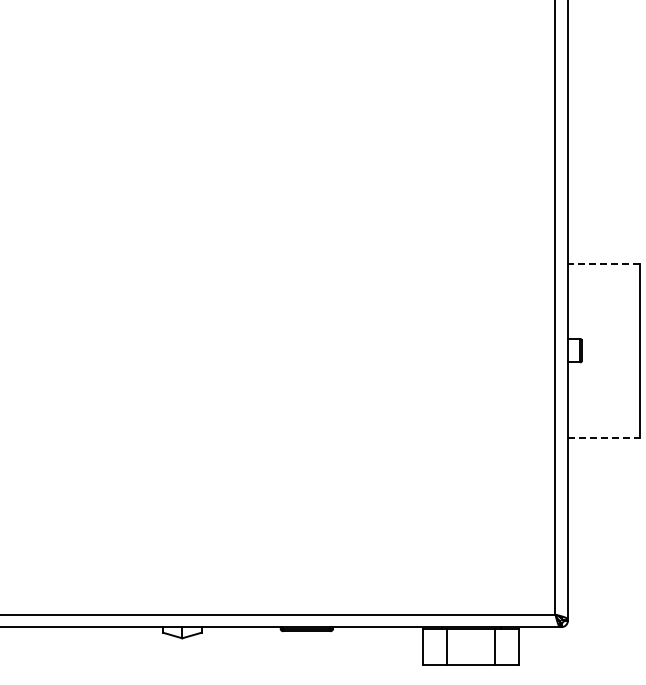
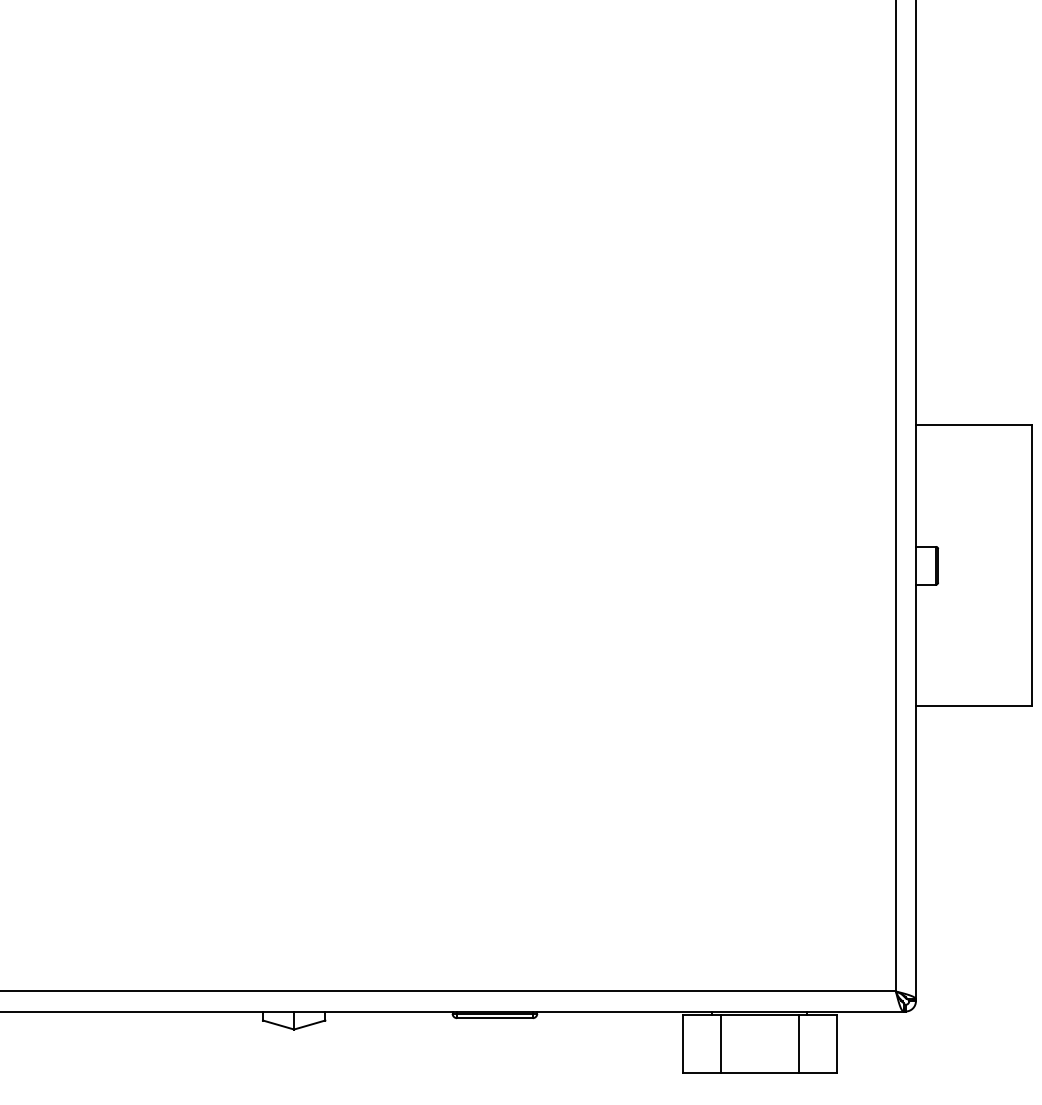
line: (603, 263) -> (973, 425), dashed -> solid
line: (603, 437) -> (973, 705), dashed -> solid

